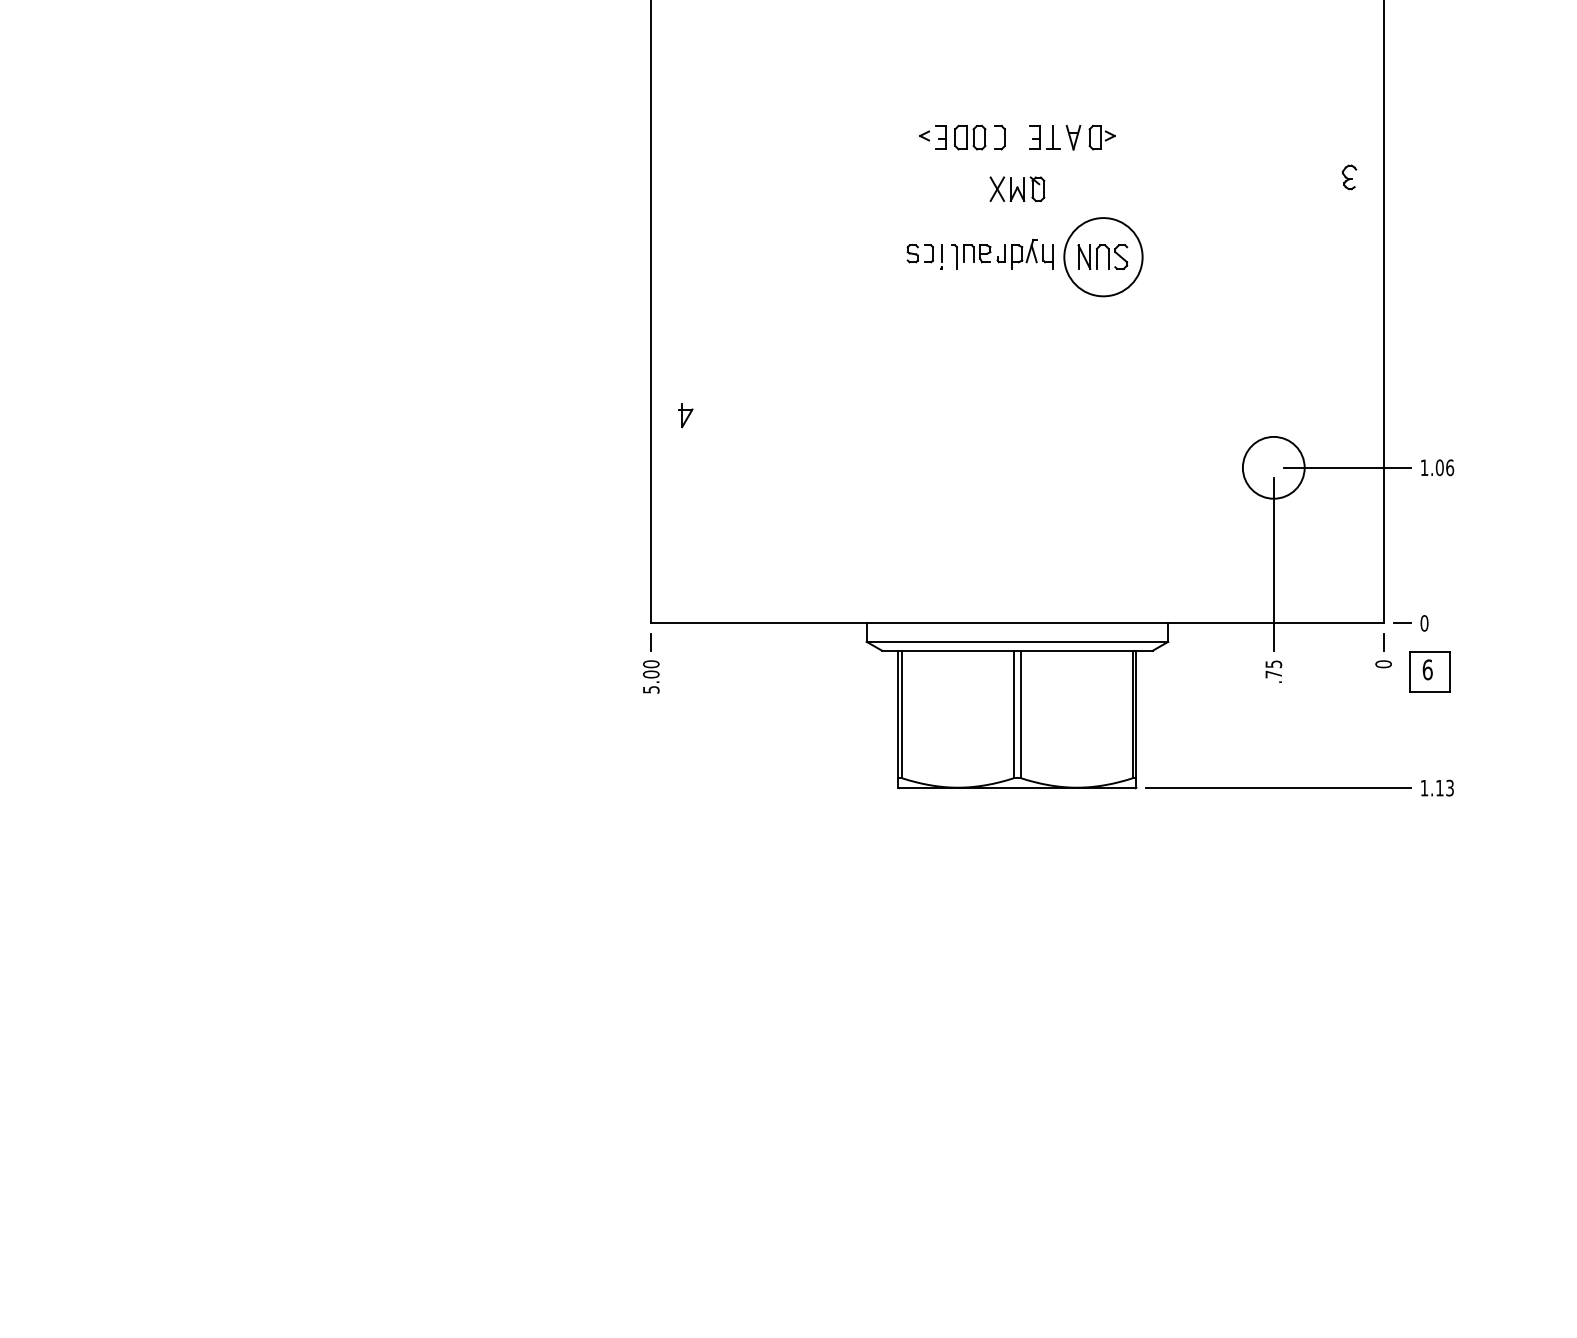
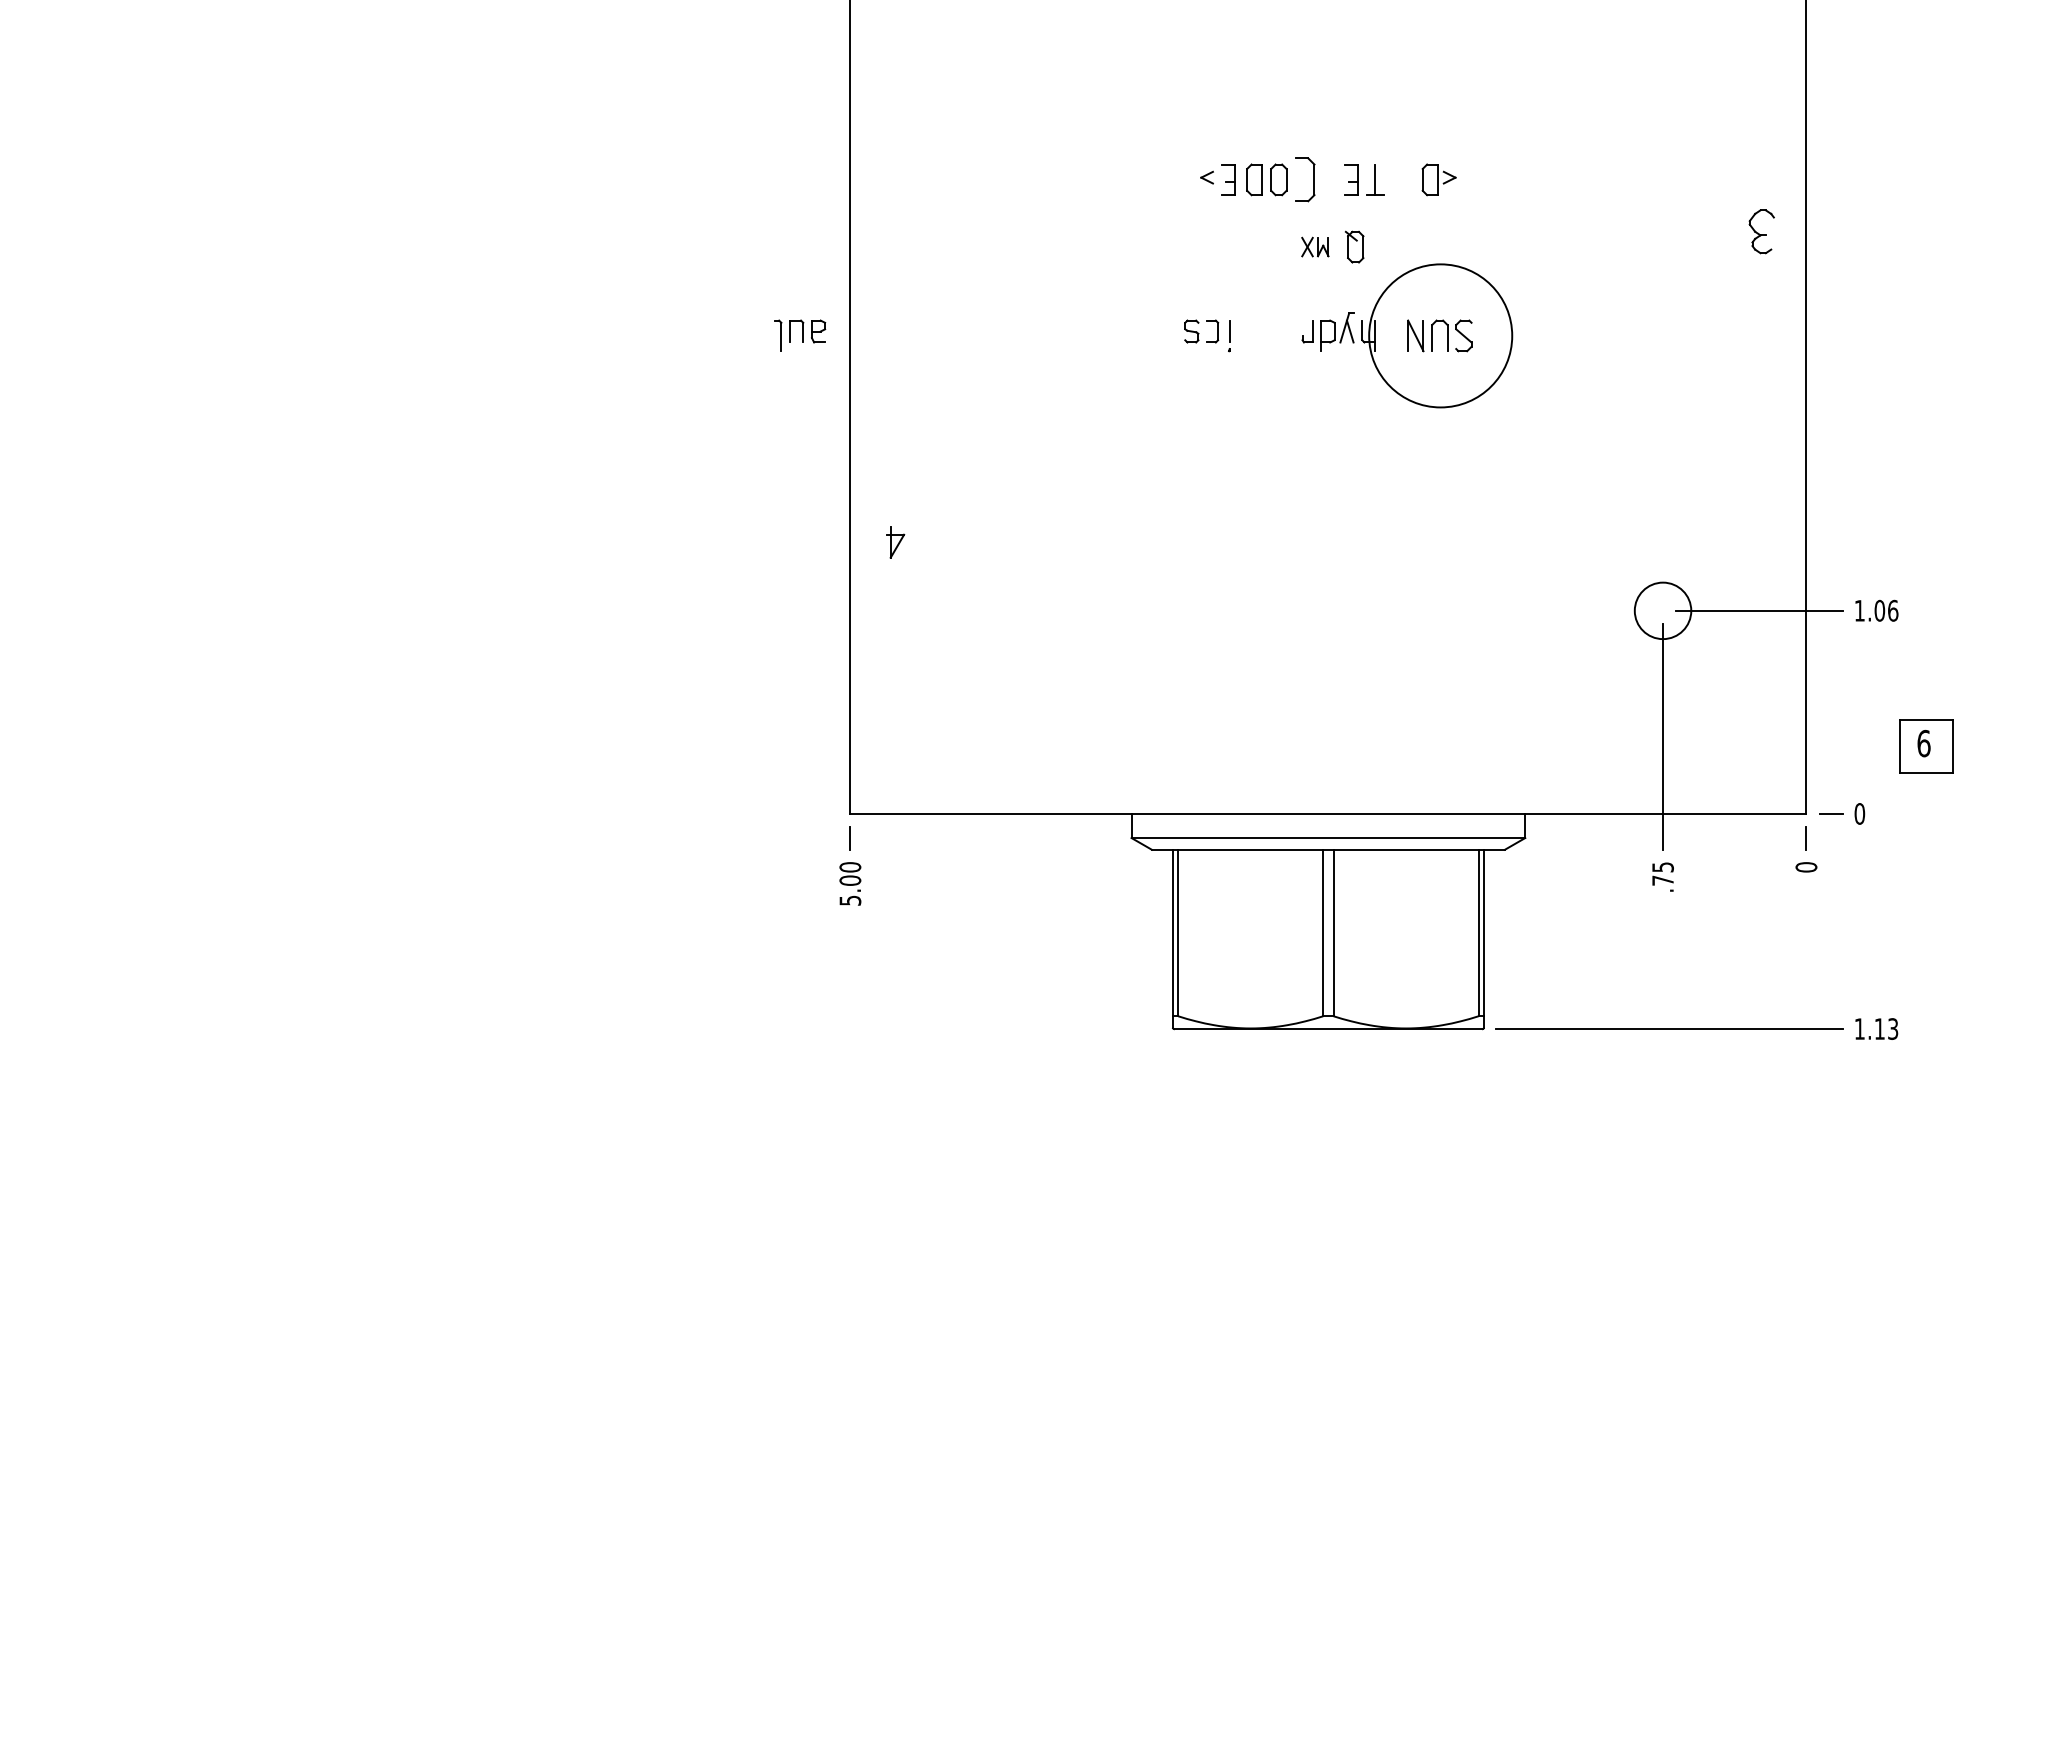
part: (999, 137) -> (1305, 179), size x1.4
part: (1073, 137) -> (1401, 179), removed
part: (1349, 177) -> (1761, 231), size x1.4
part: (1007, 188) -> (1315, 246), size x0.6
part: (971, 256) -> (800, 335), moved
circle: (1103, 256) -> (1440, 335), size x1.4
circle: (1273, 467) -> (1662, 610), size x0.7
part: (1429, 672) -> (1926, 746), moved

